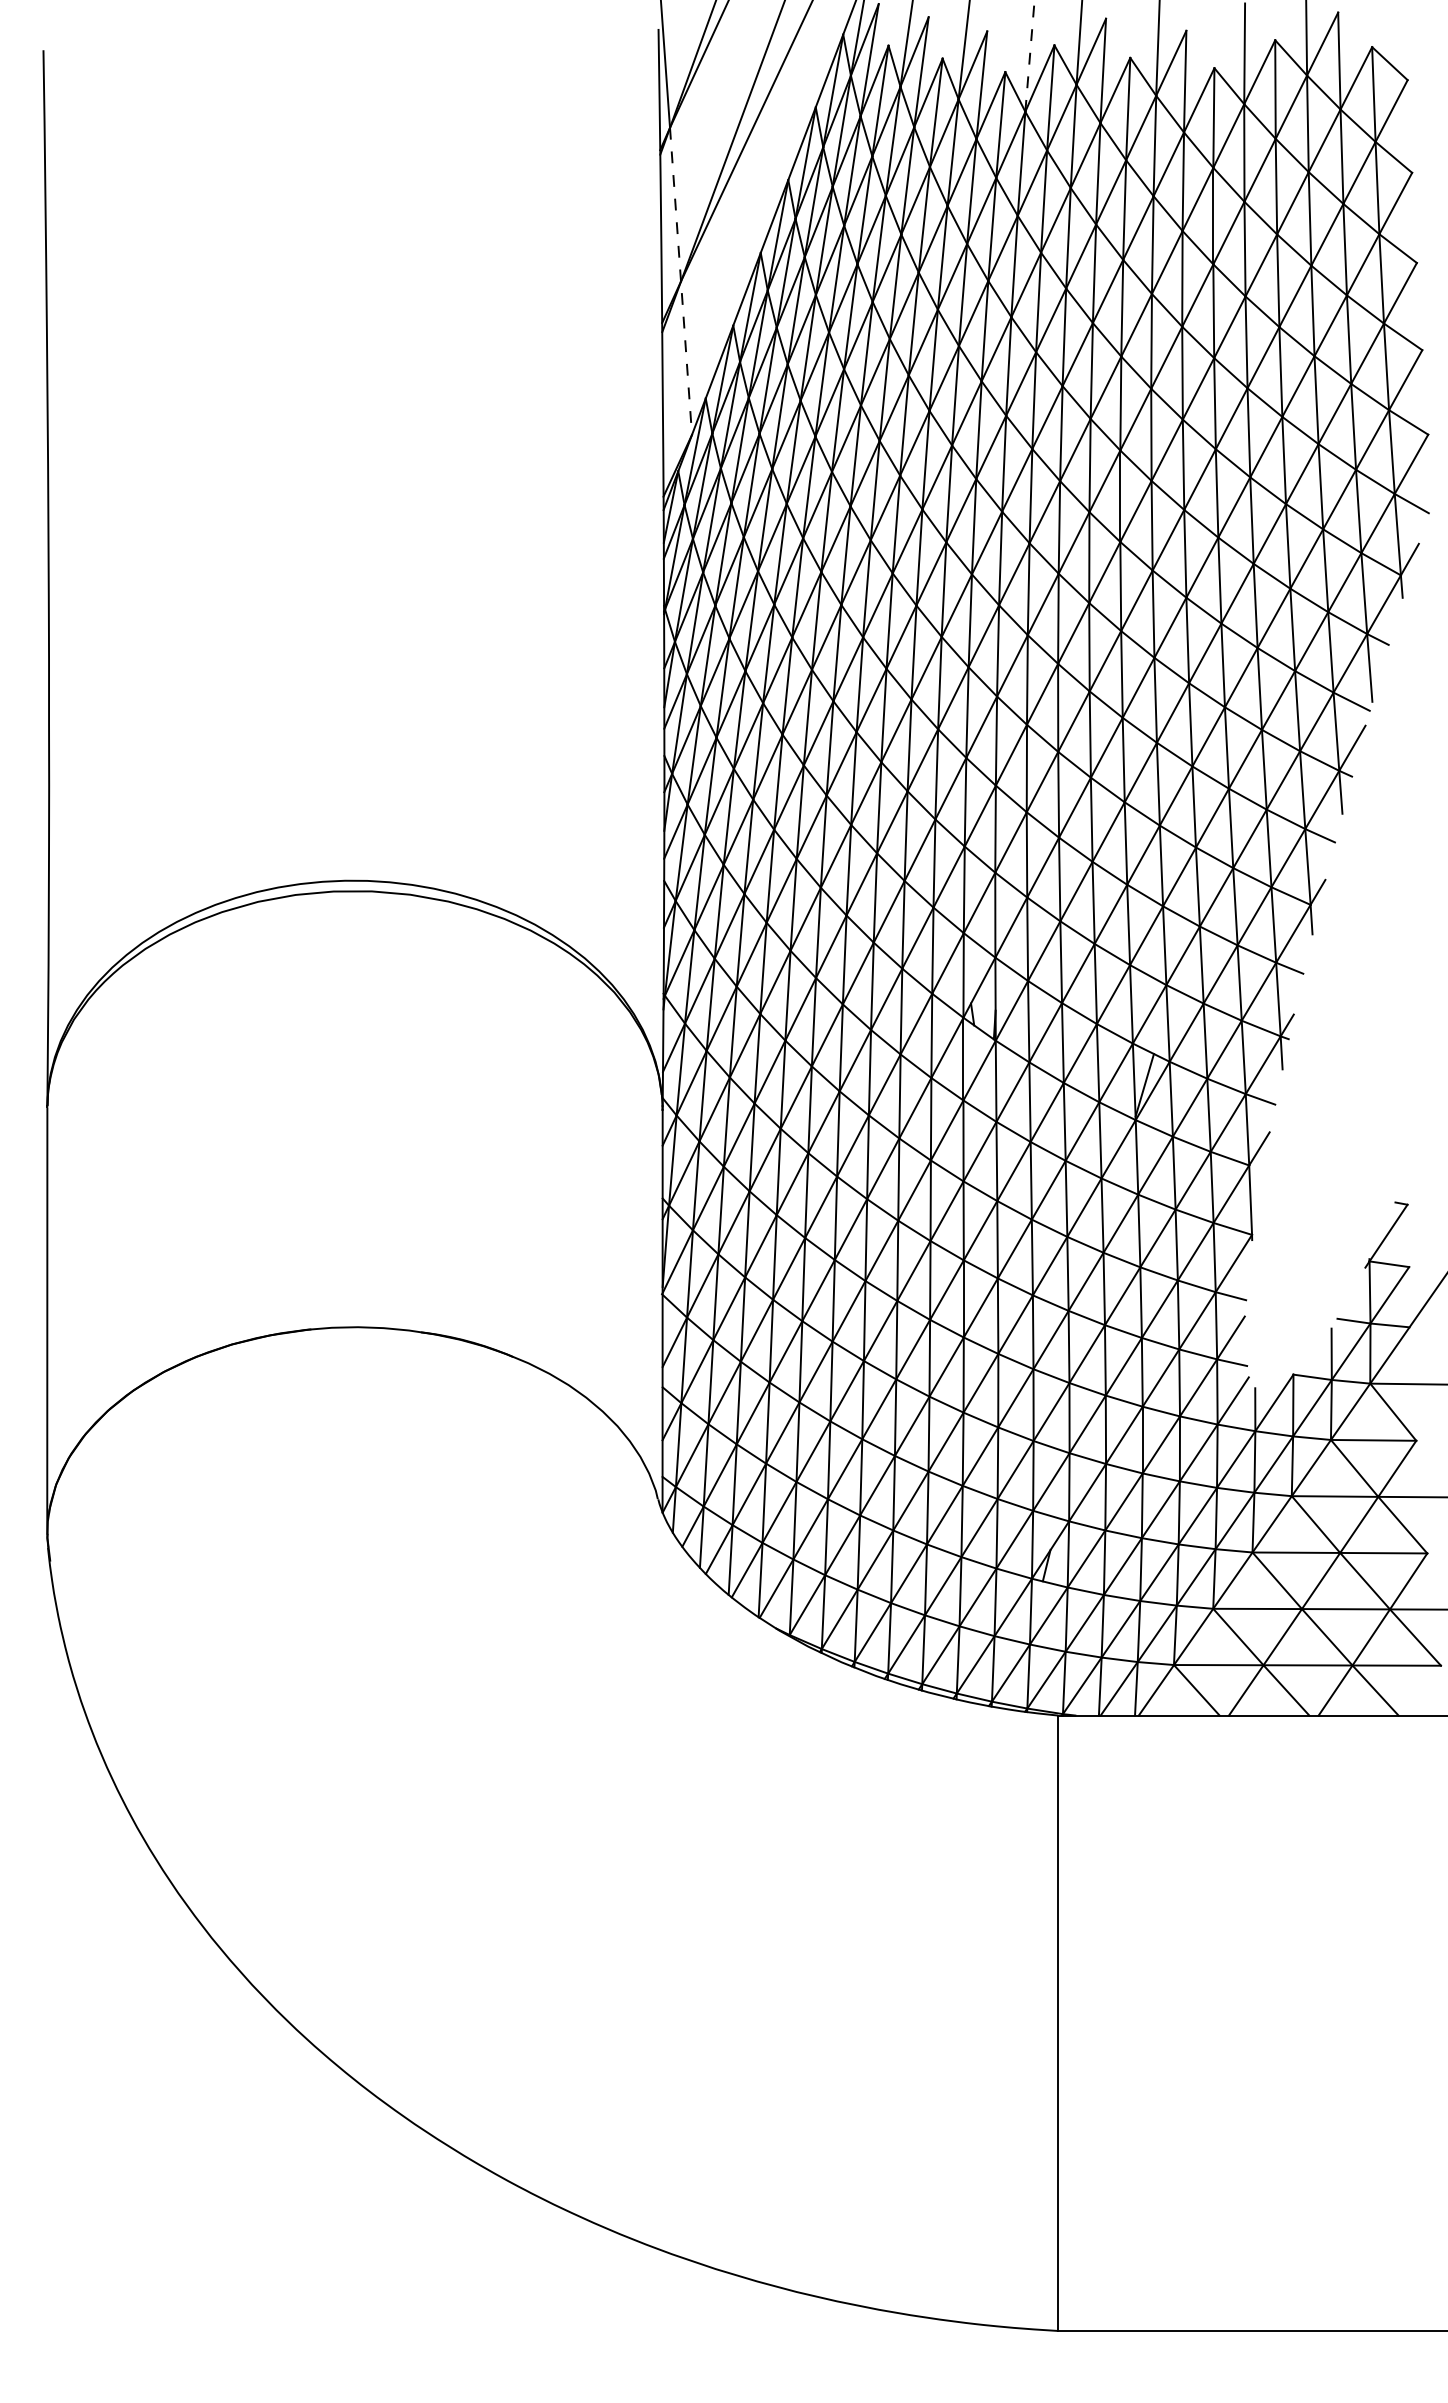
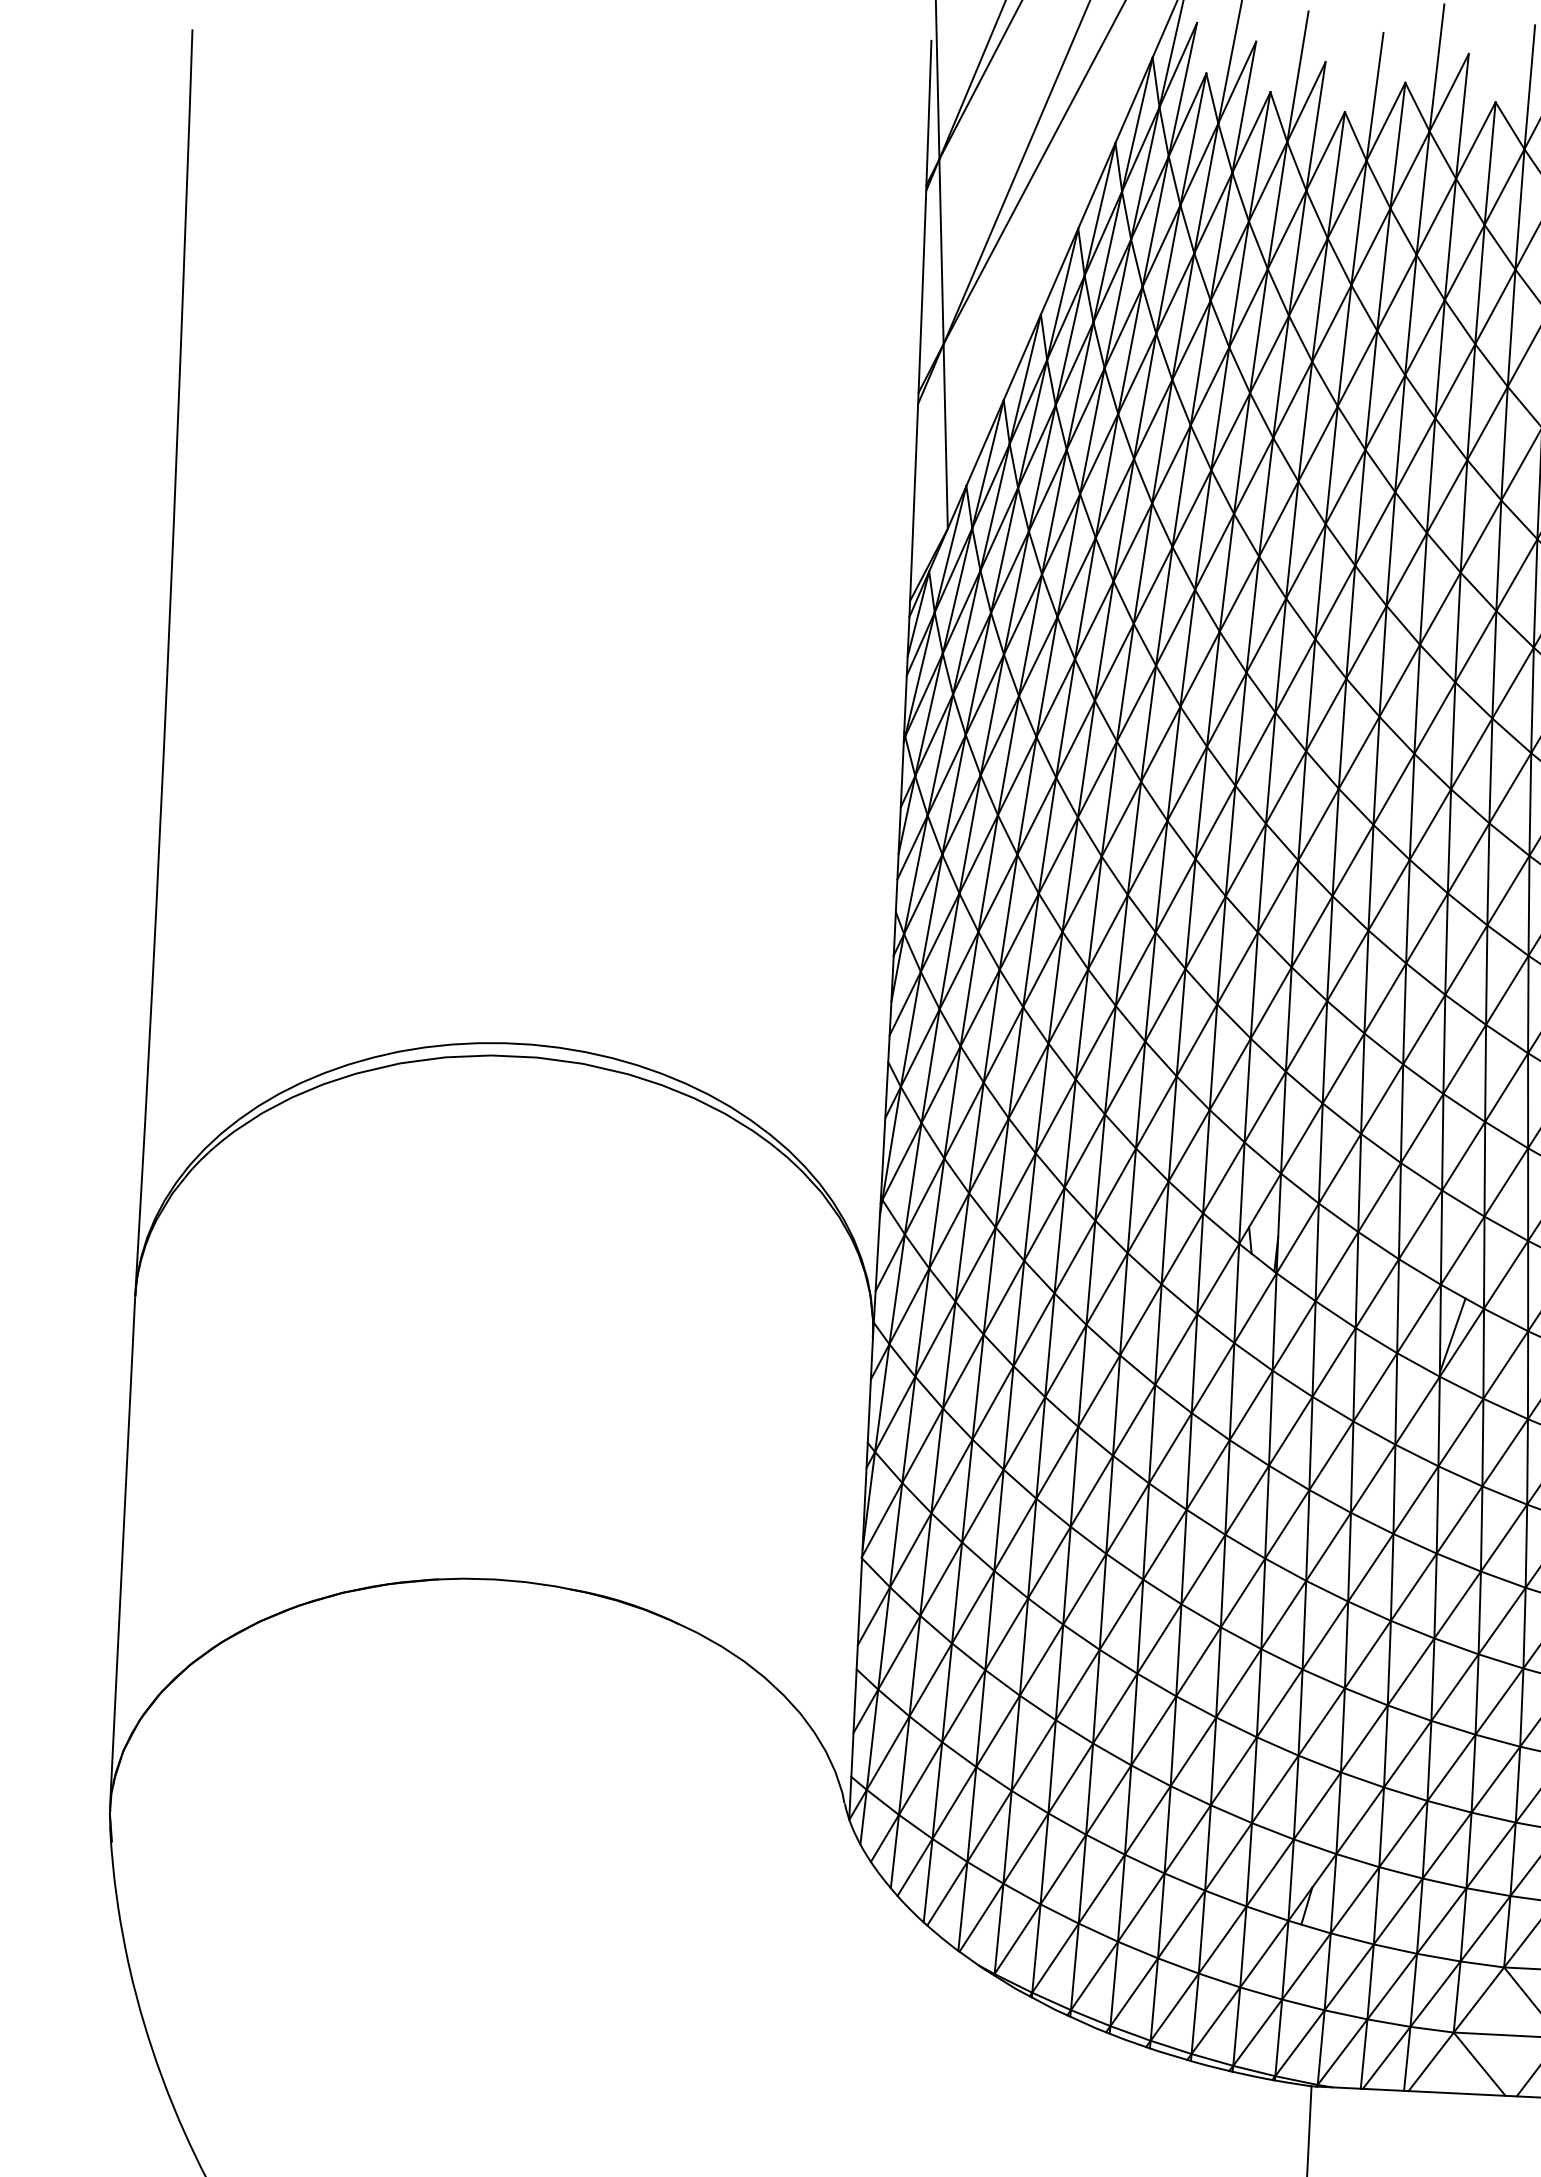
line: (1029, 58) -> (1374, 97), dashed -> solid
line: (681, 281) -> (944, 344), dashed -> solid

